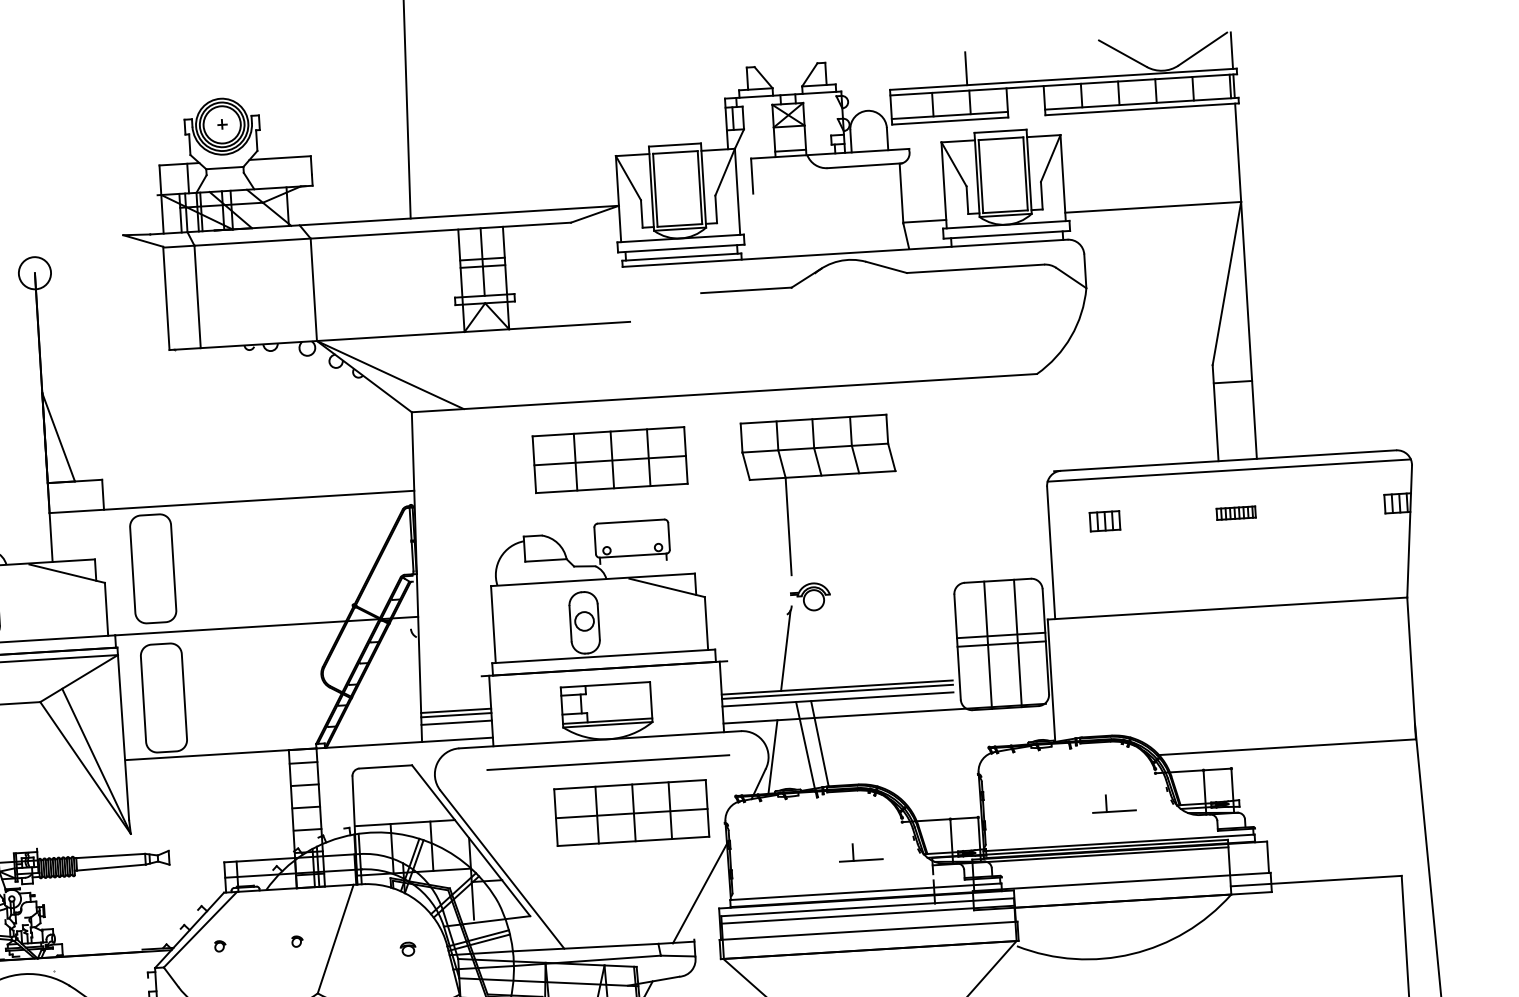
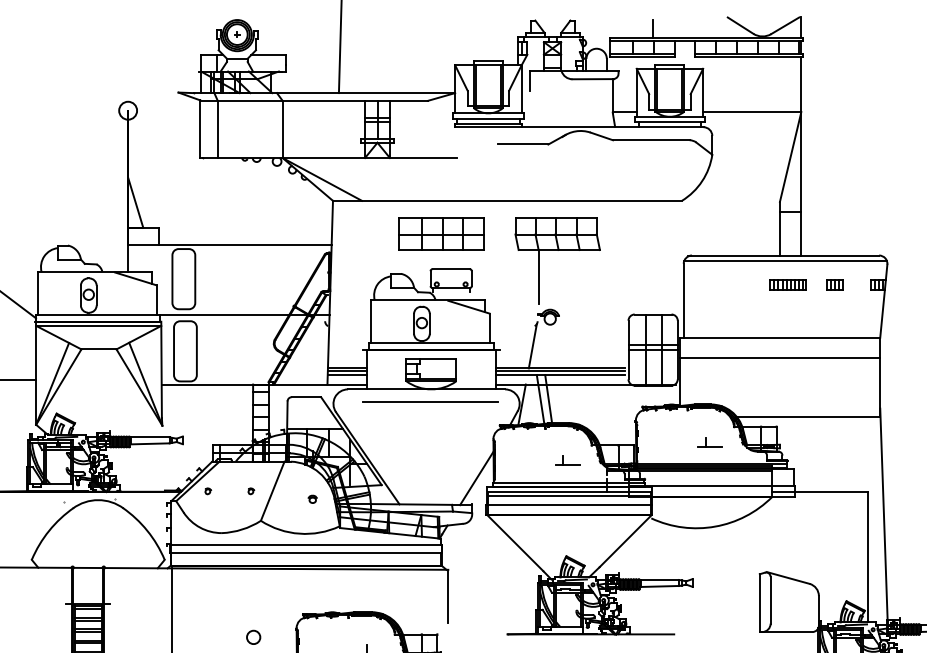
part: (1235, 512) -> (787, 284), size x1.67
part: (1104, 520) -> (834, 284), moved
line: (1228, 643) -> (779, 357), added
part: (631, 811) -> (441, 430), removed

